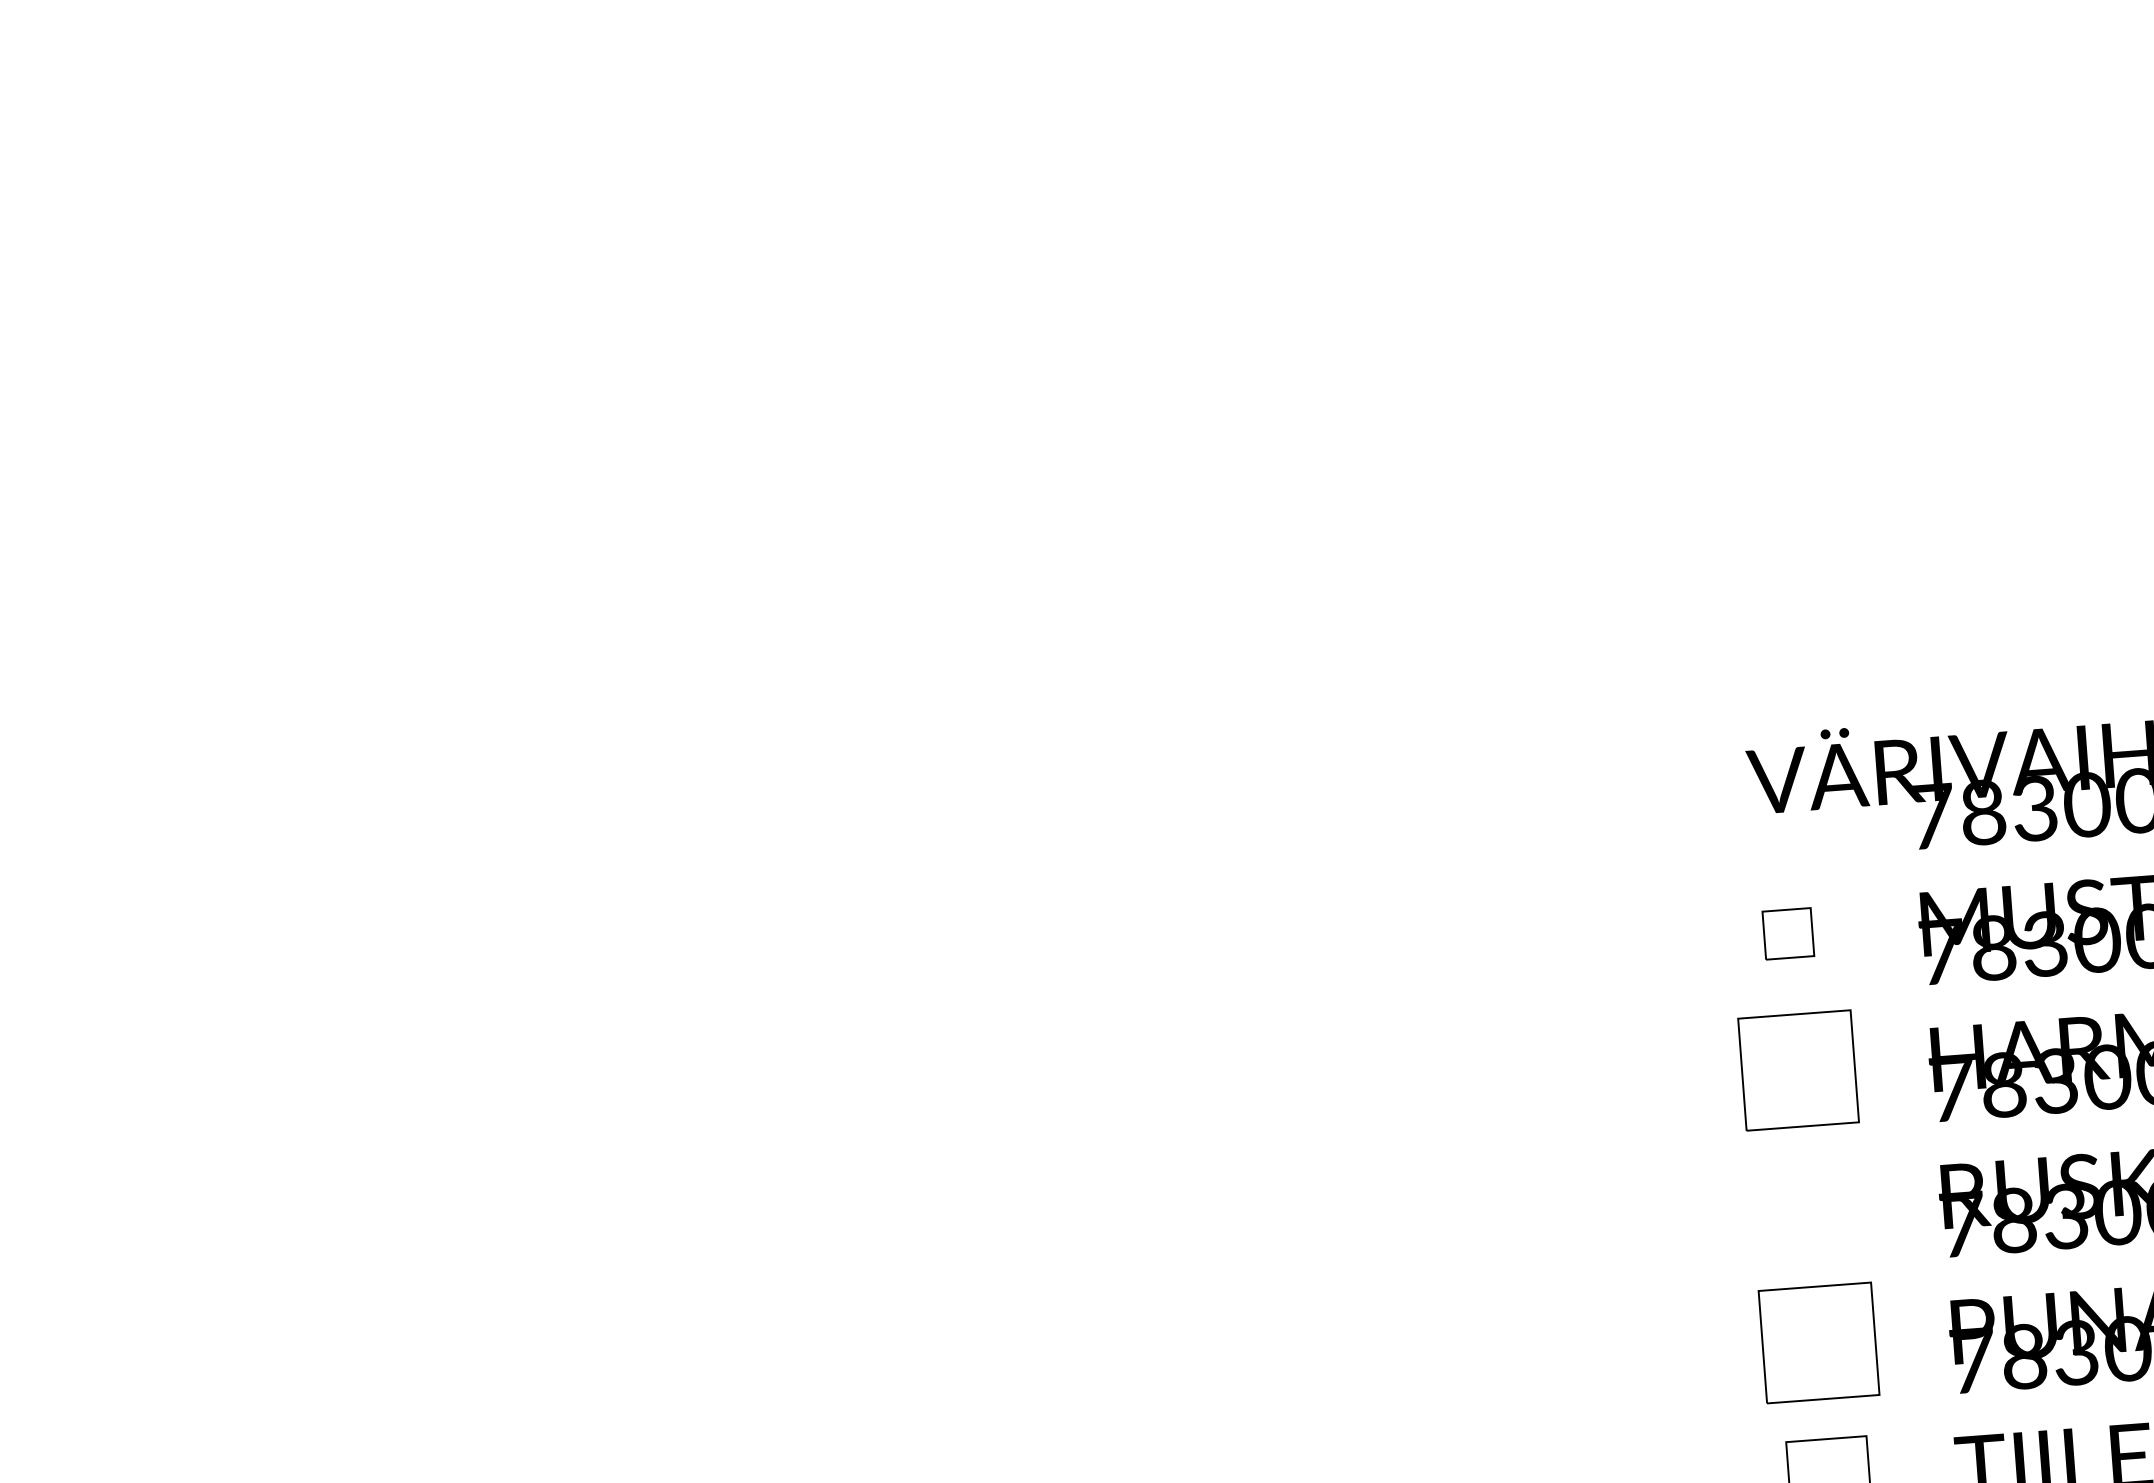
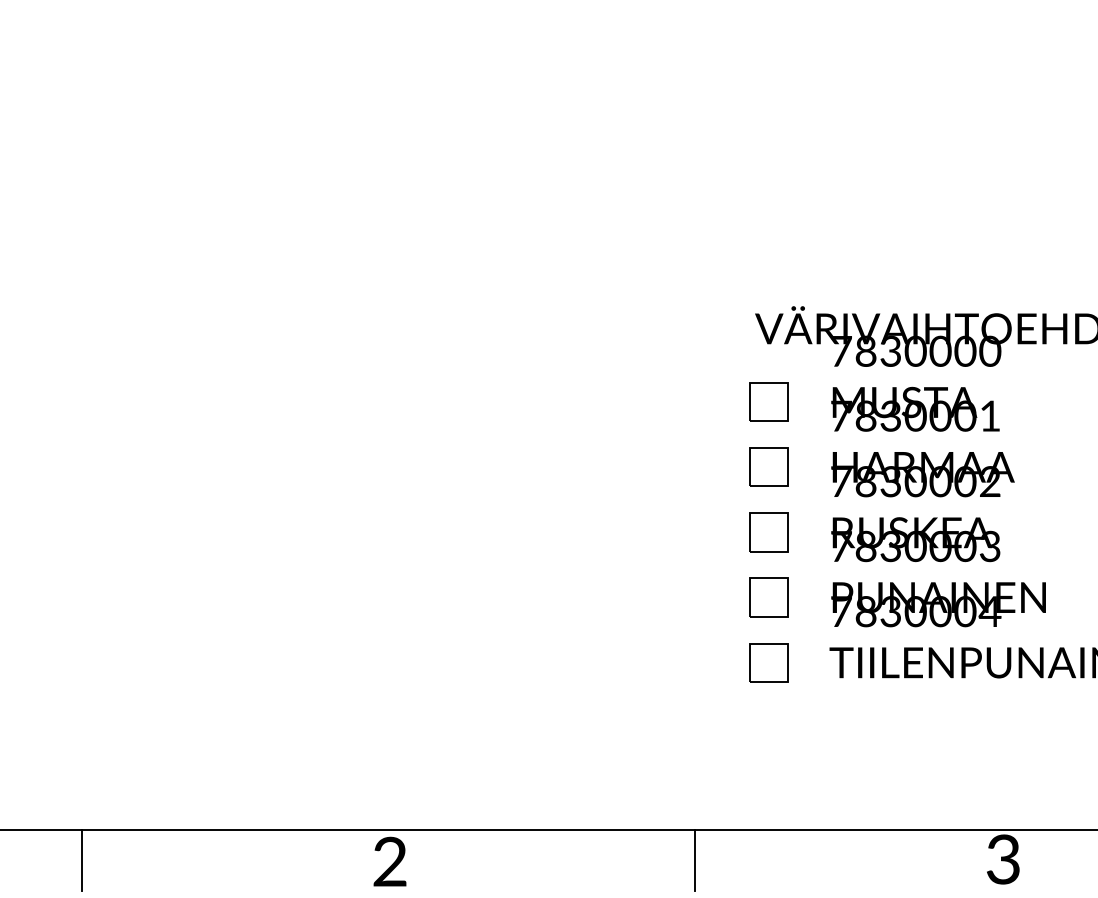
part: (1787, 932) -> (768, 401), size x1.67
part: (1797, 1068) -> (768, 466), size x0.71
part: (1807, 1206) -> (768, 532), added
part: (1818, 1342) -> (768, 597), size x0.71

